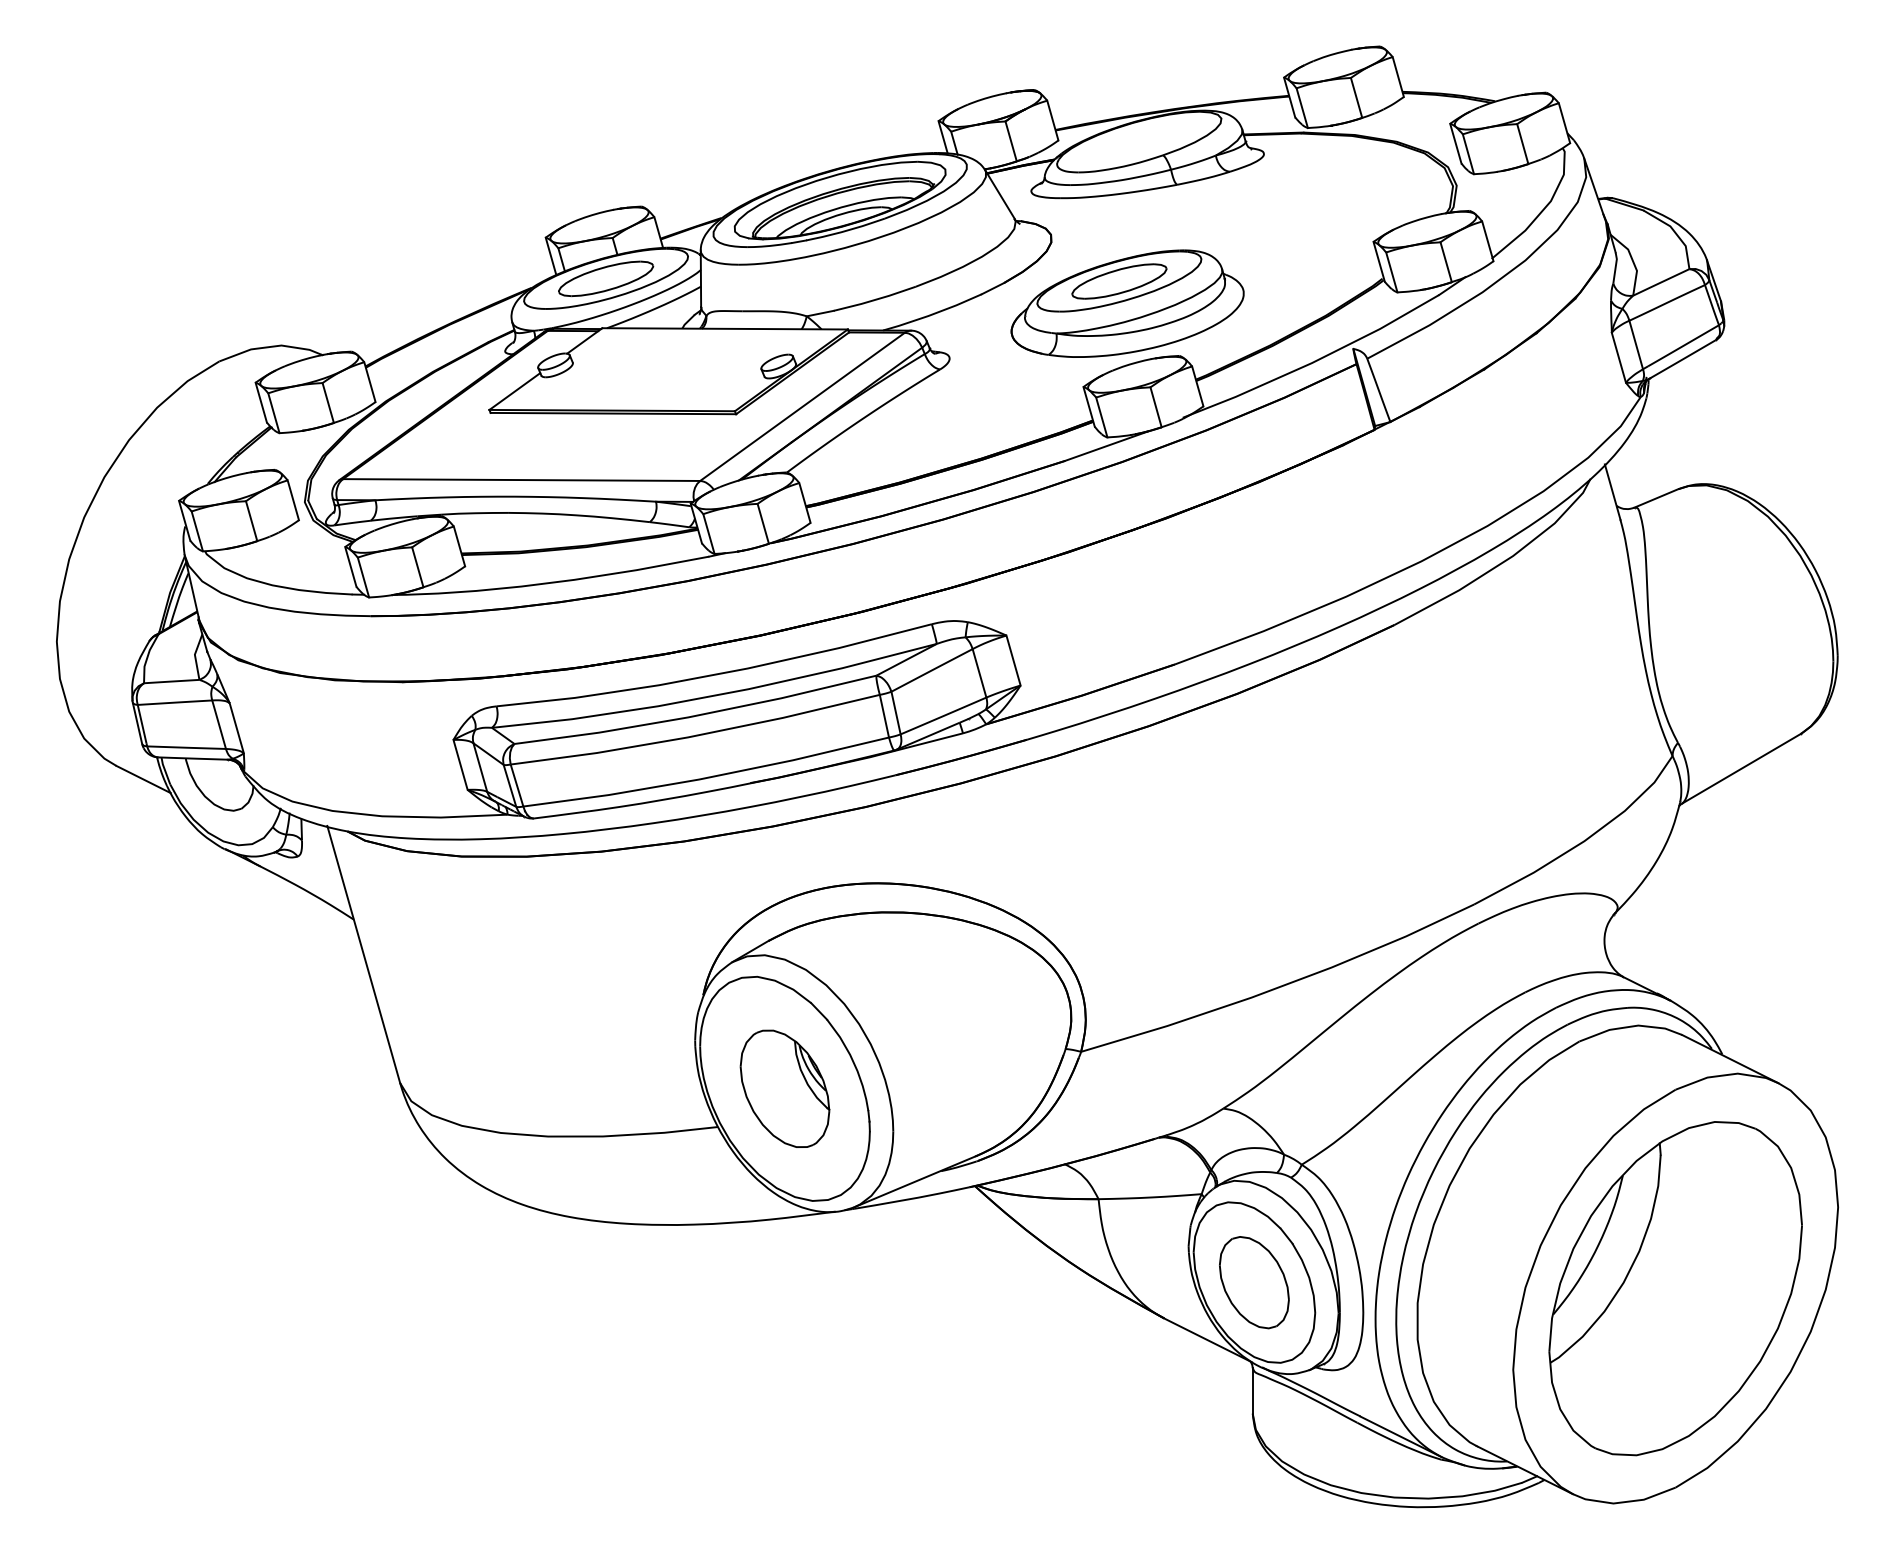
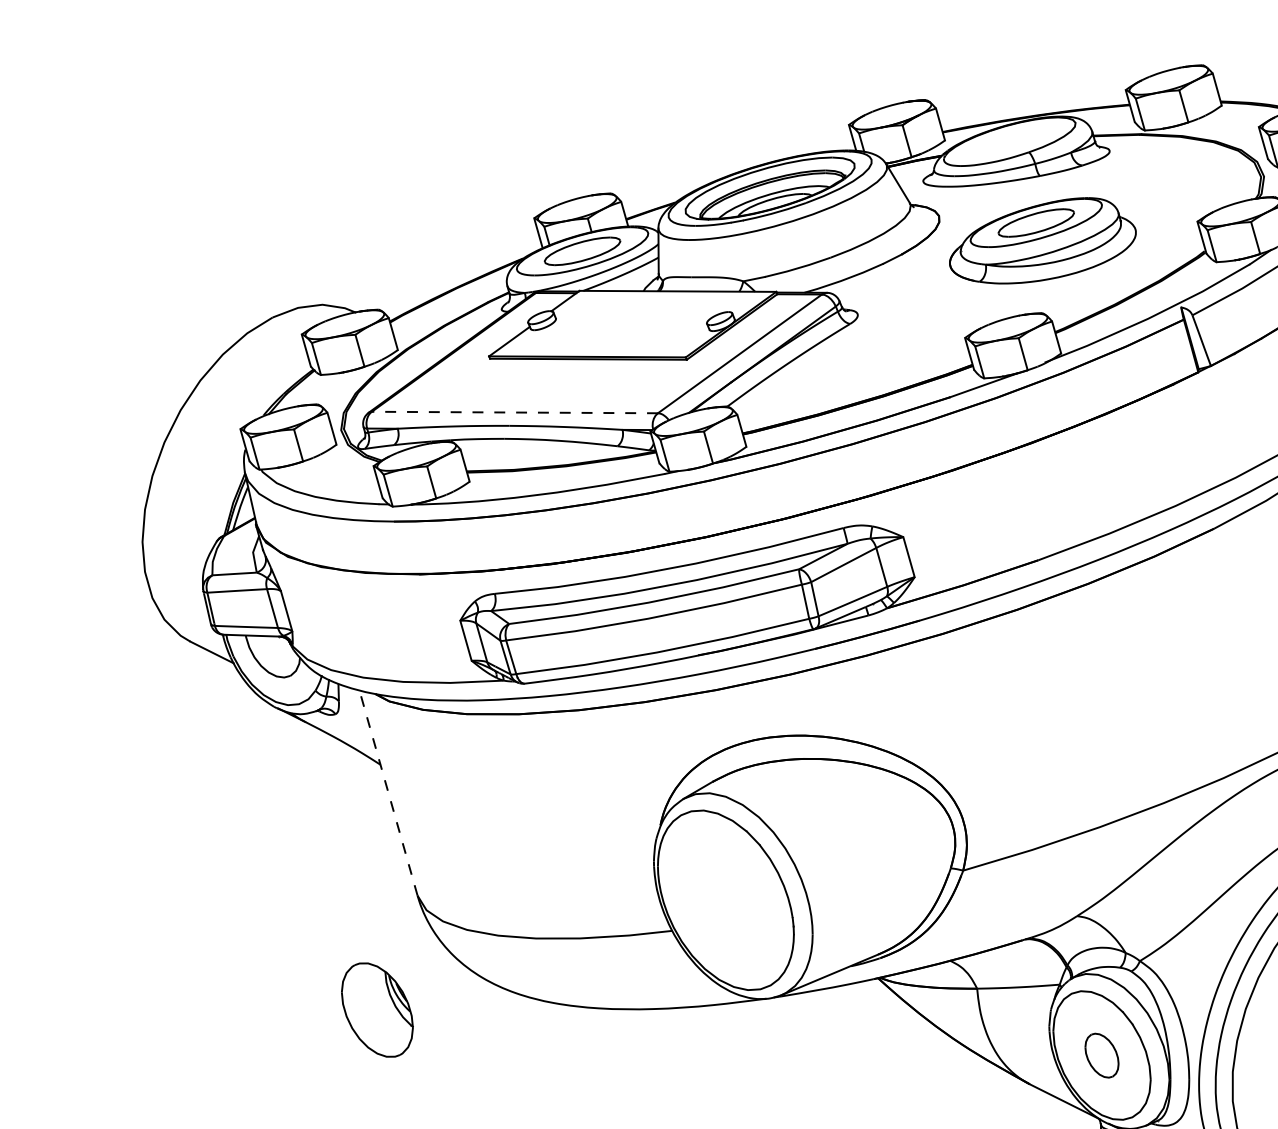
part: (1127, 303) -> (1042, 240), moved
line: (521, 480) -> (514, 412), solid -> dashed
line: (363, 954) -> (388, 792), solid -> dashed
part: (784, 1088) -> (376, 1009), moved
part: (1254, 1282) -> (1102, 1055), size x0.6

